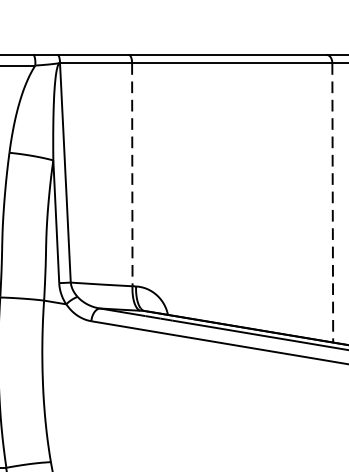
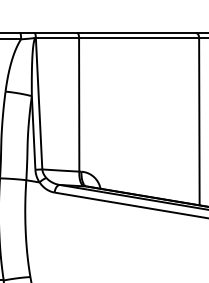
line: (132, 174) -> (79, 104), dashed -> solid
line: (332, 202) -> (199, 121), dashed -> solid

